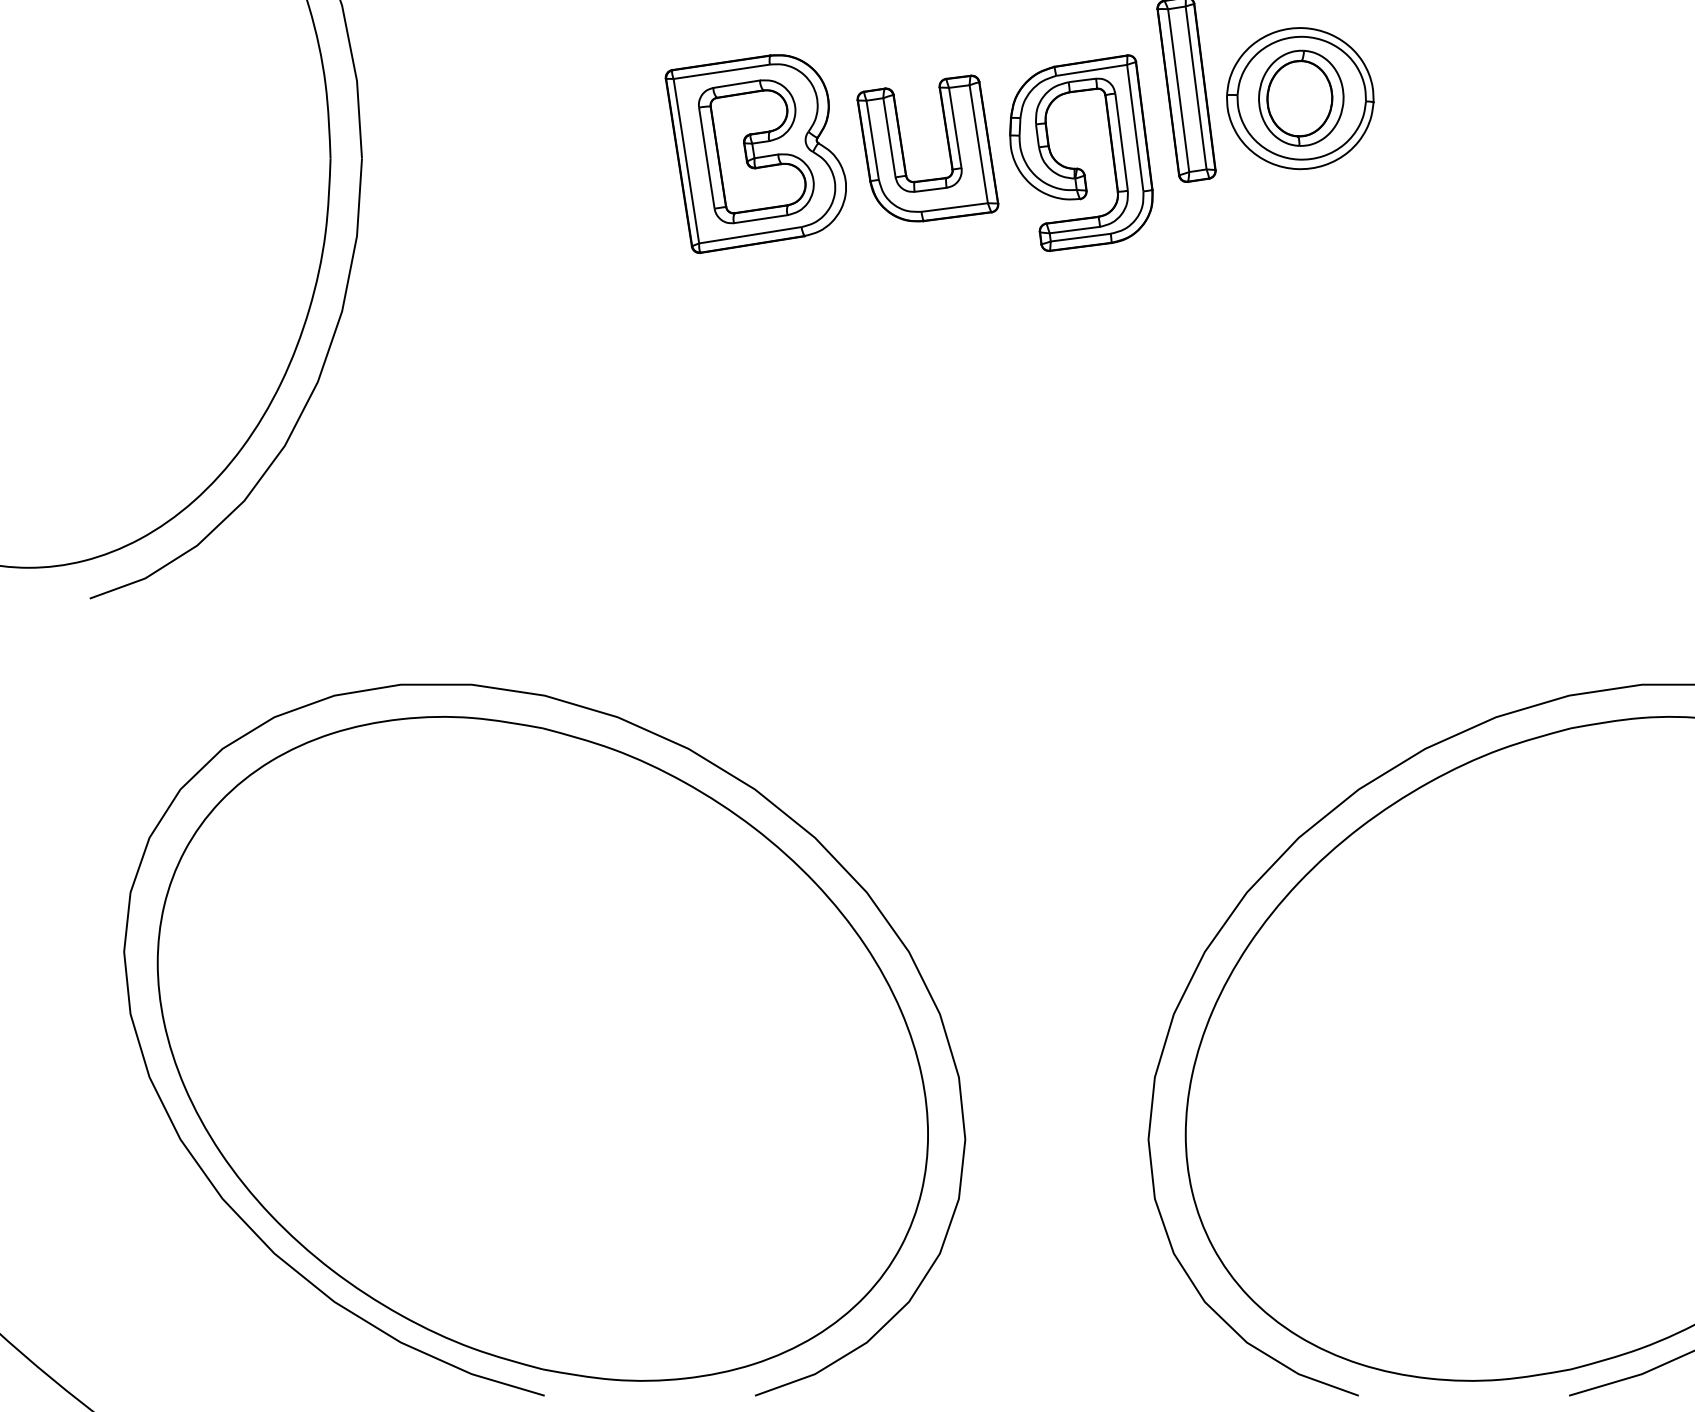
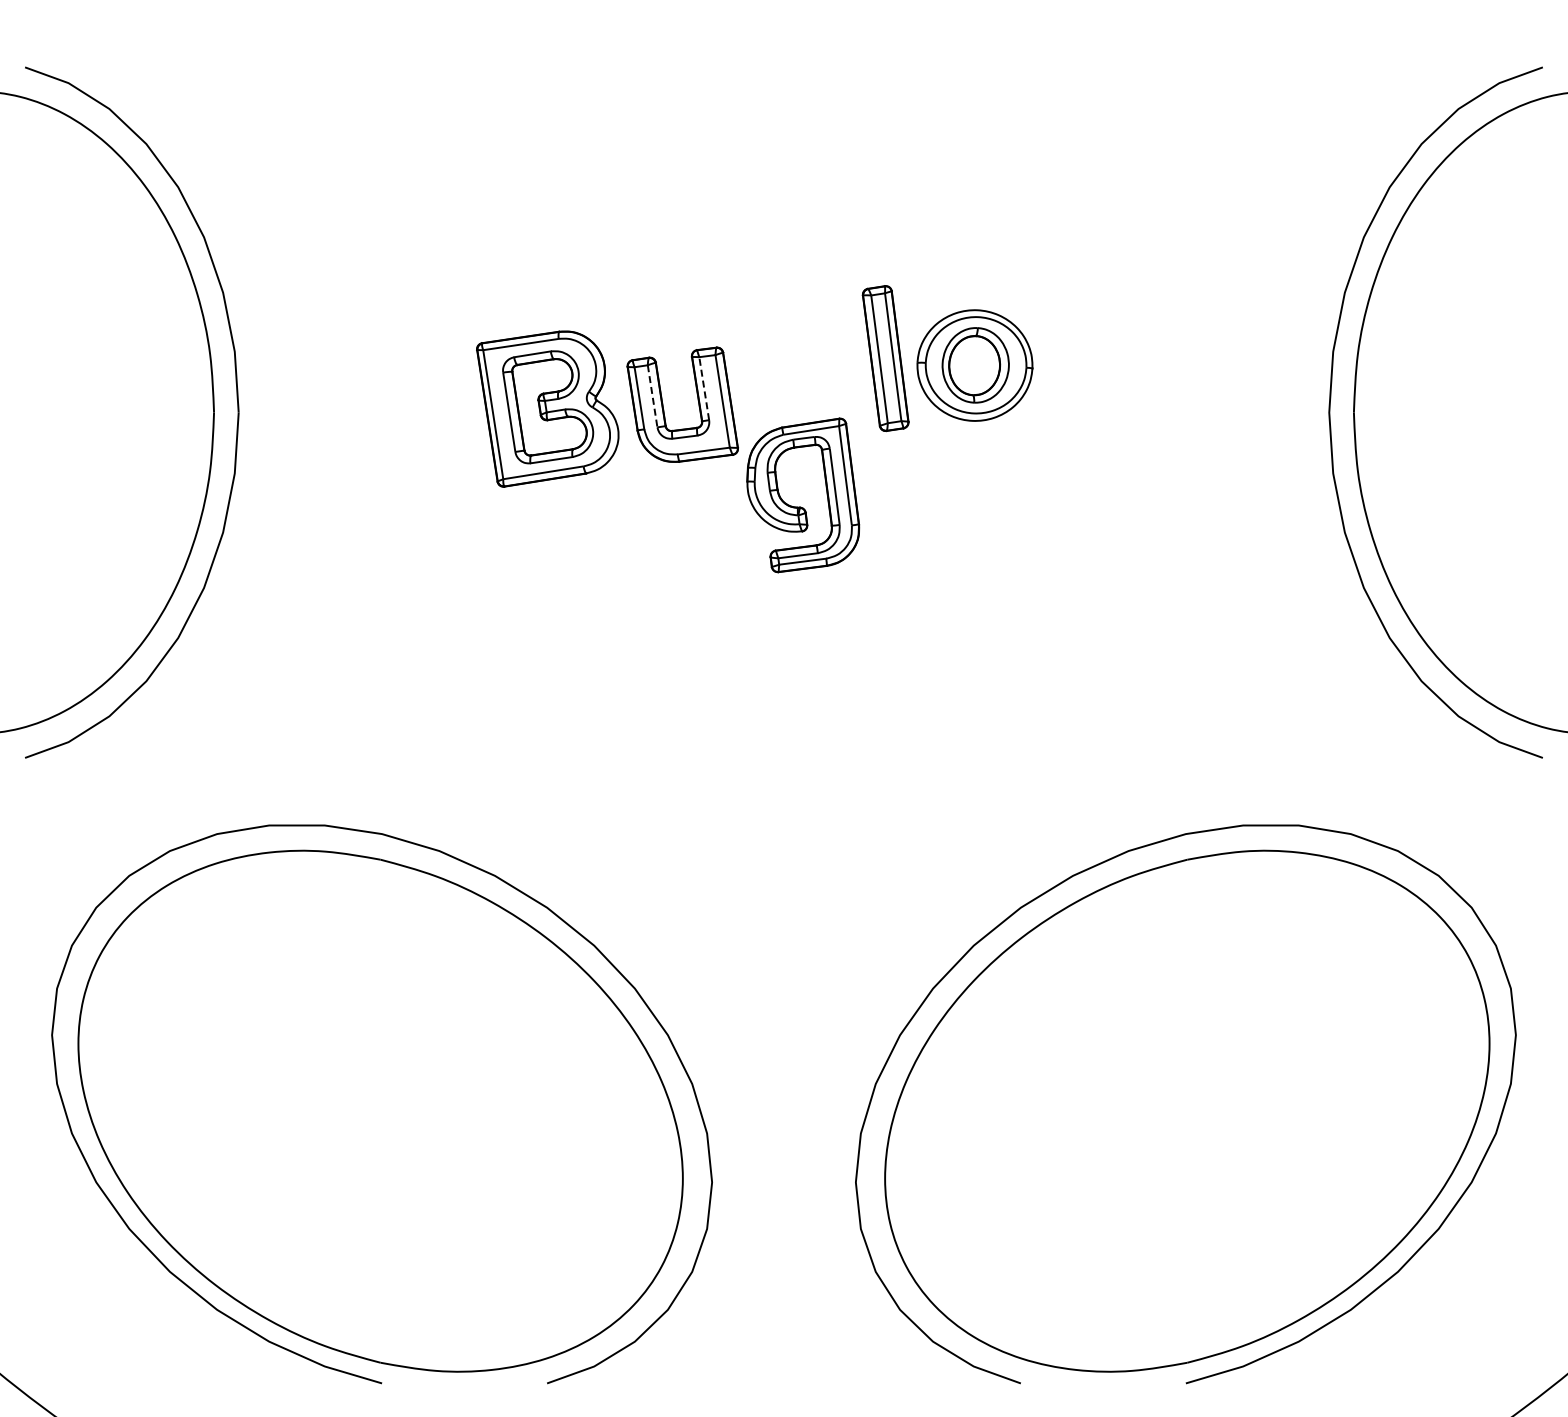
line: (955, 127) -> (704, 388), solid -> dashed
line: (889, 137) -> (652, 396), solid -> dashed
part: (1077, 167) -> (800, 506), moved

